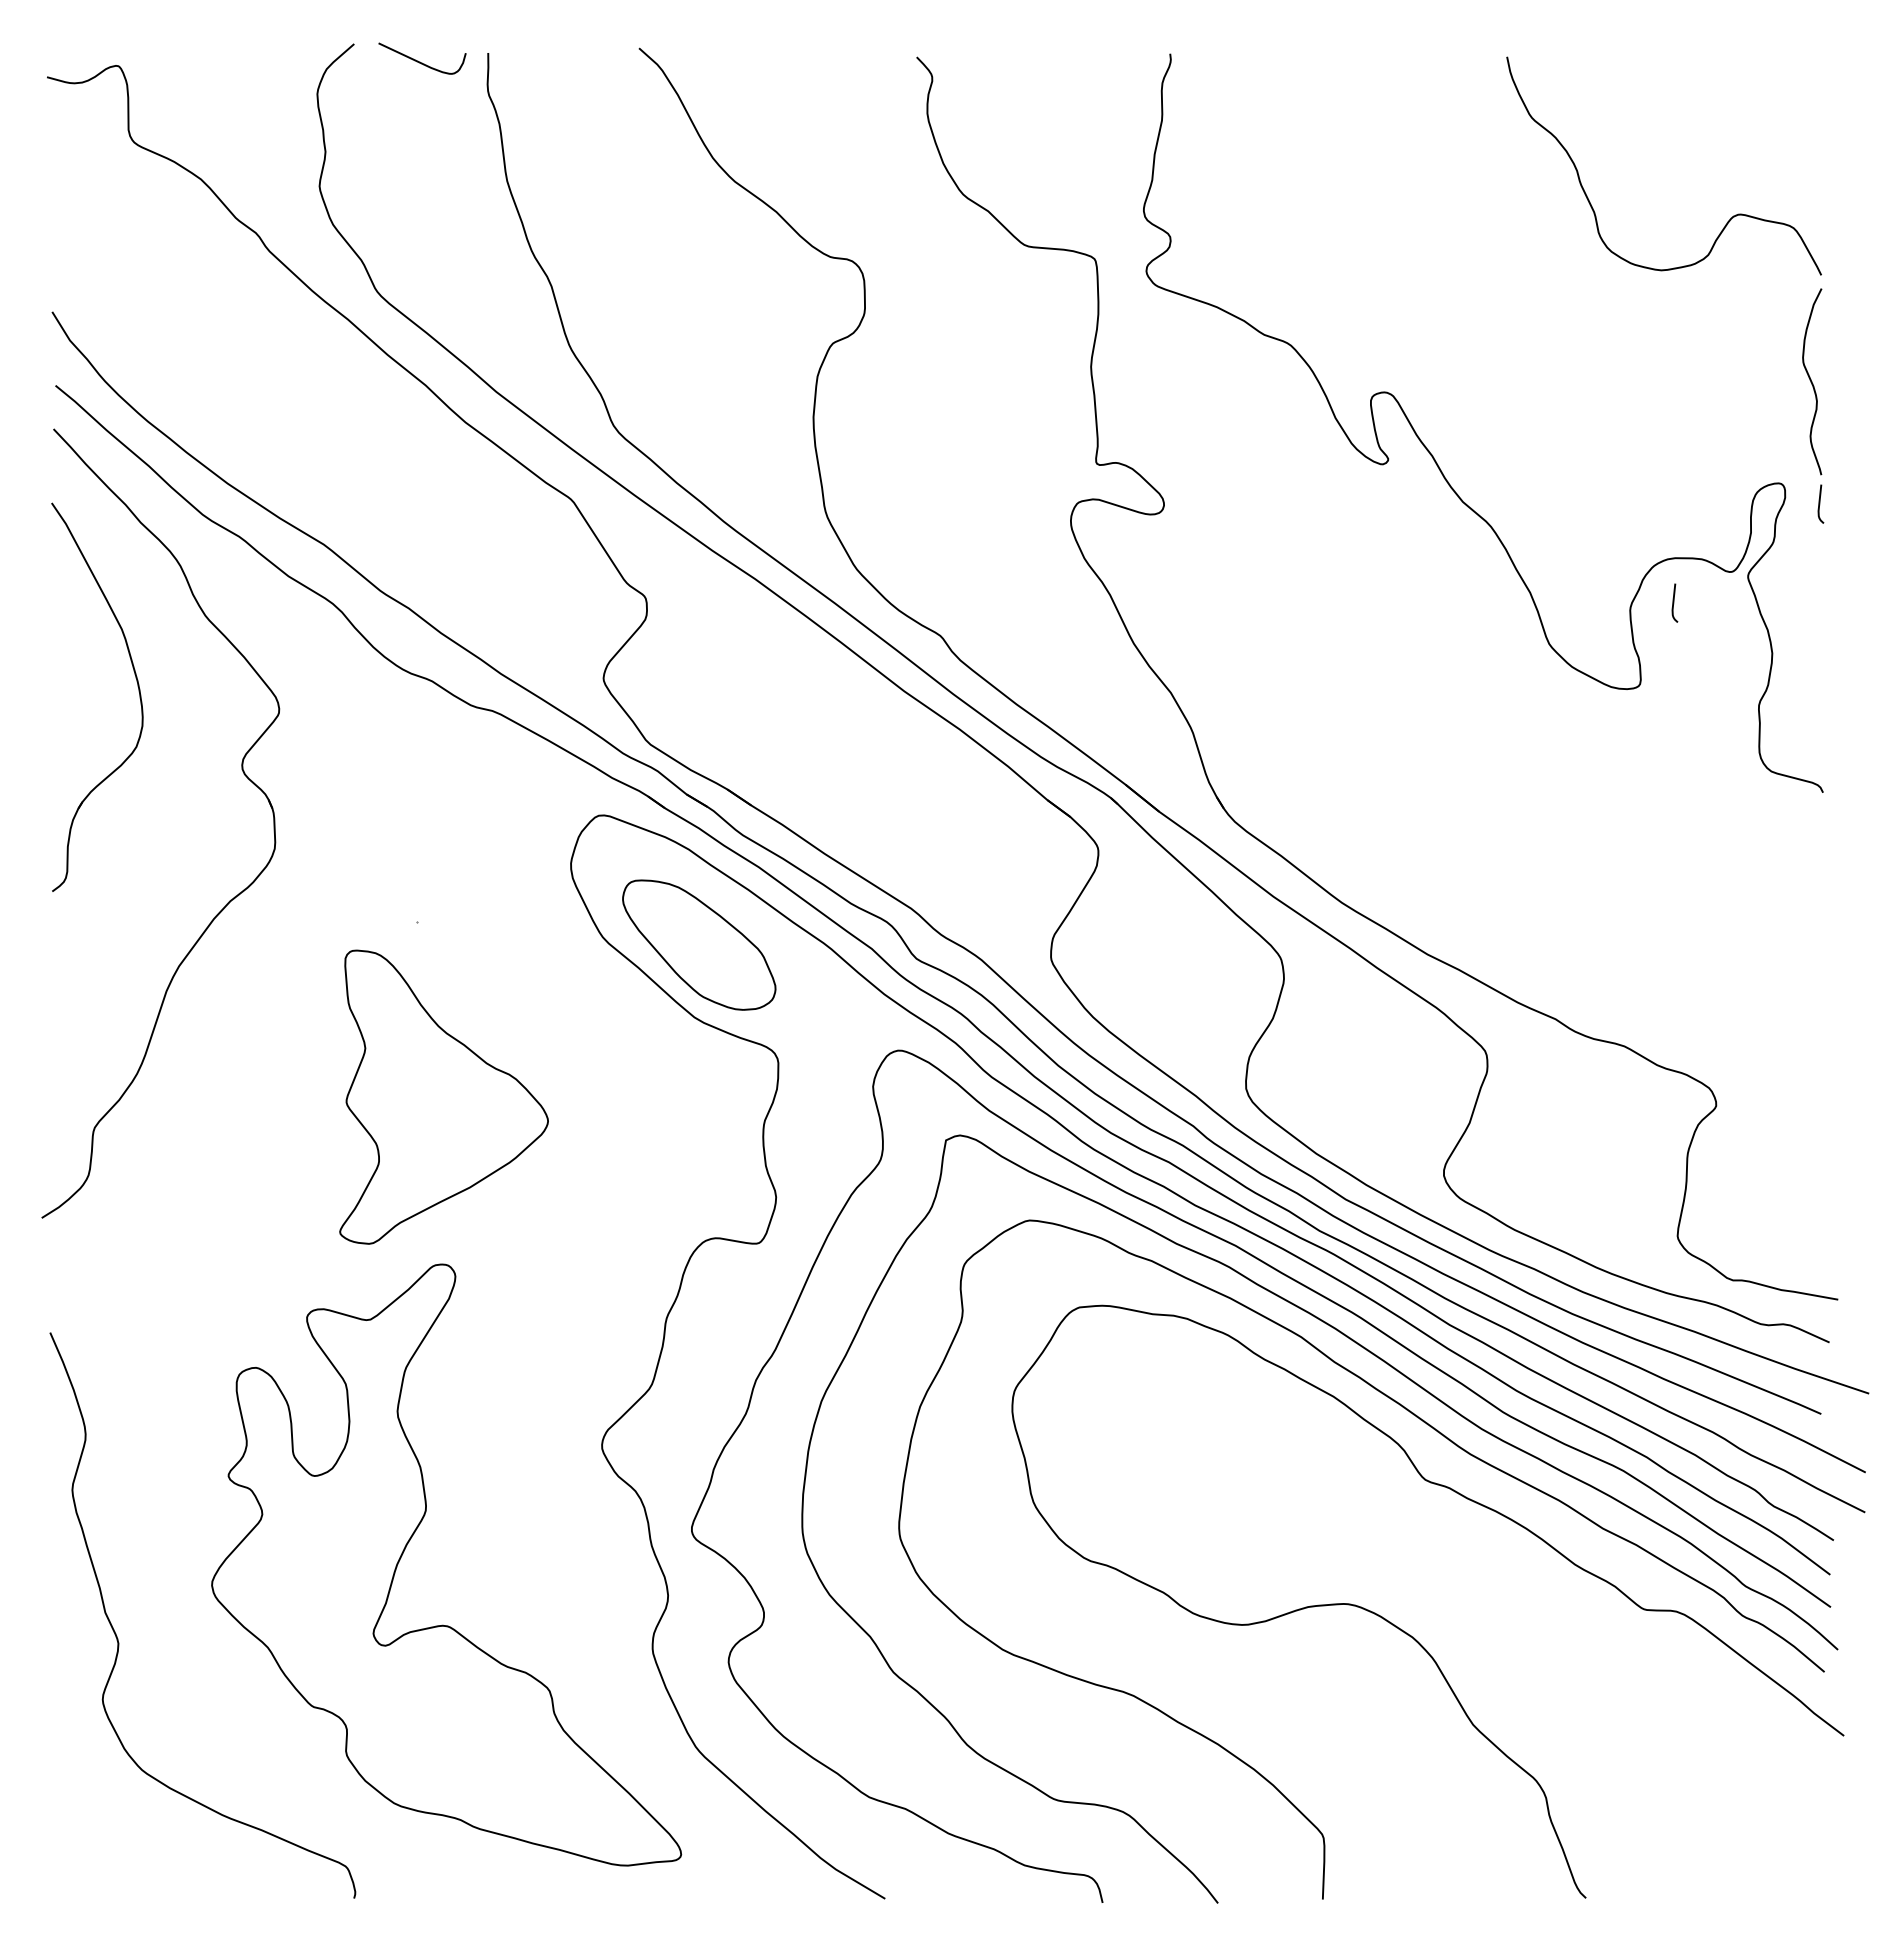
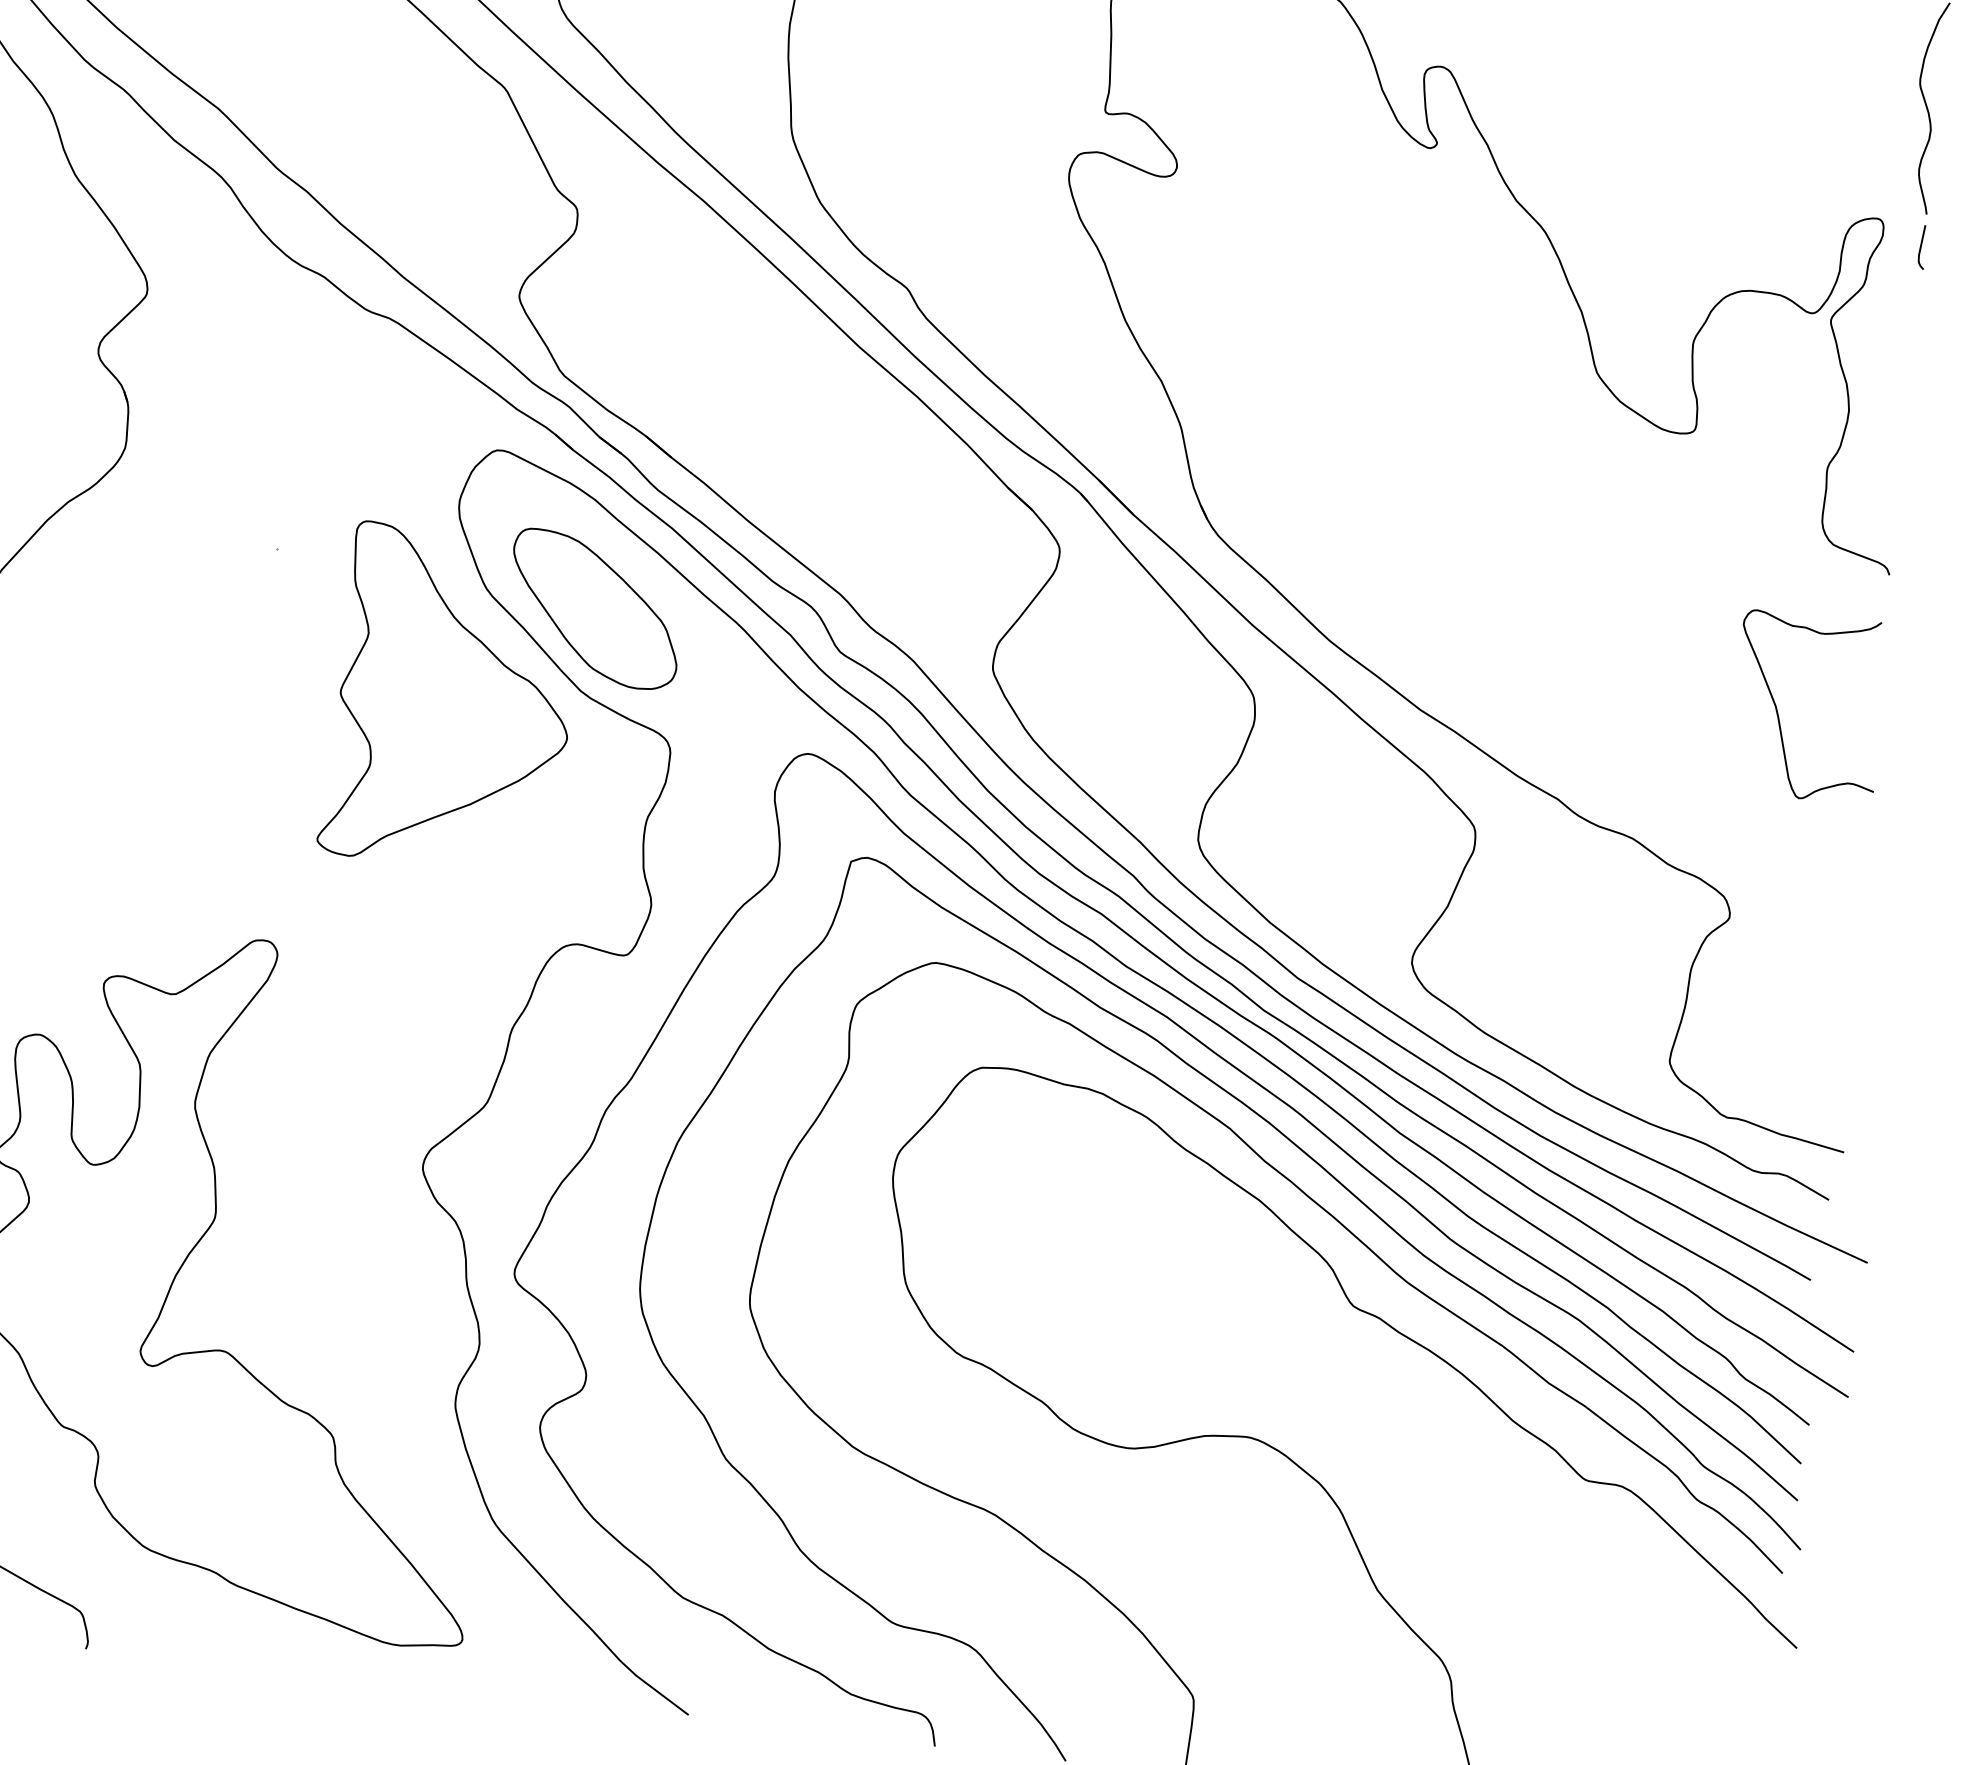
curve: (1674, 602) -> (1744, 340), removed
curve: (1739, 922) -> (1778, 712), added
part: (443, 1096) -> (451, 697), moved

